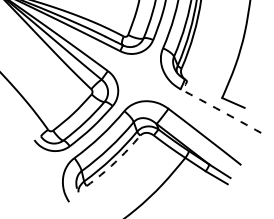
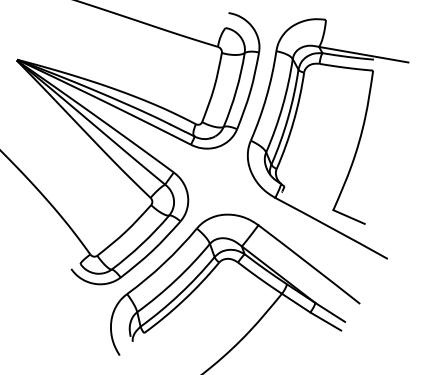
arc: (220, 111) -> (331, 228), dashed -> solid
arc: (114, 162) -> (183, 300), dashed -> solid

